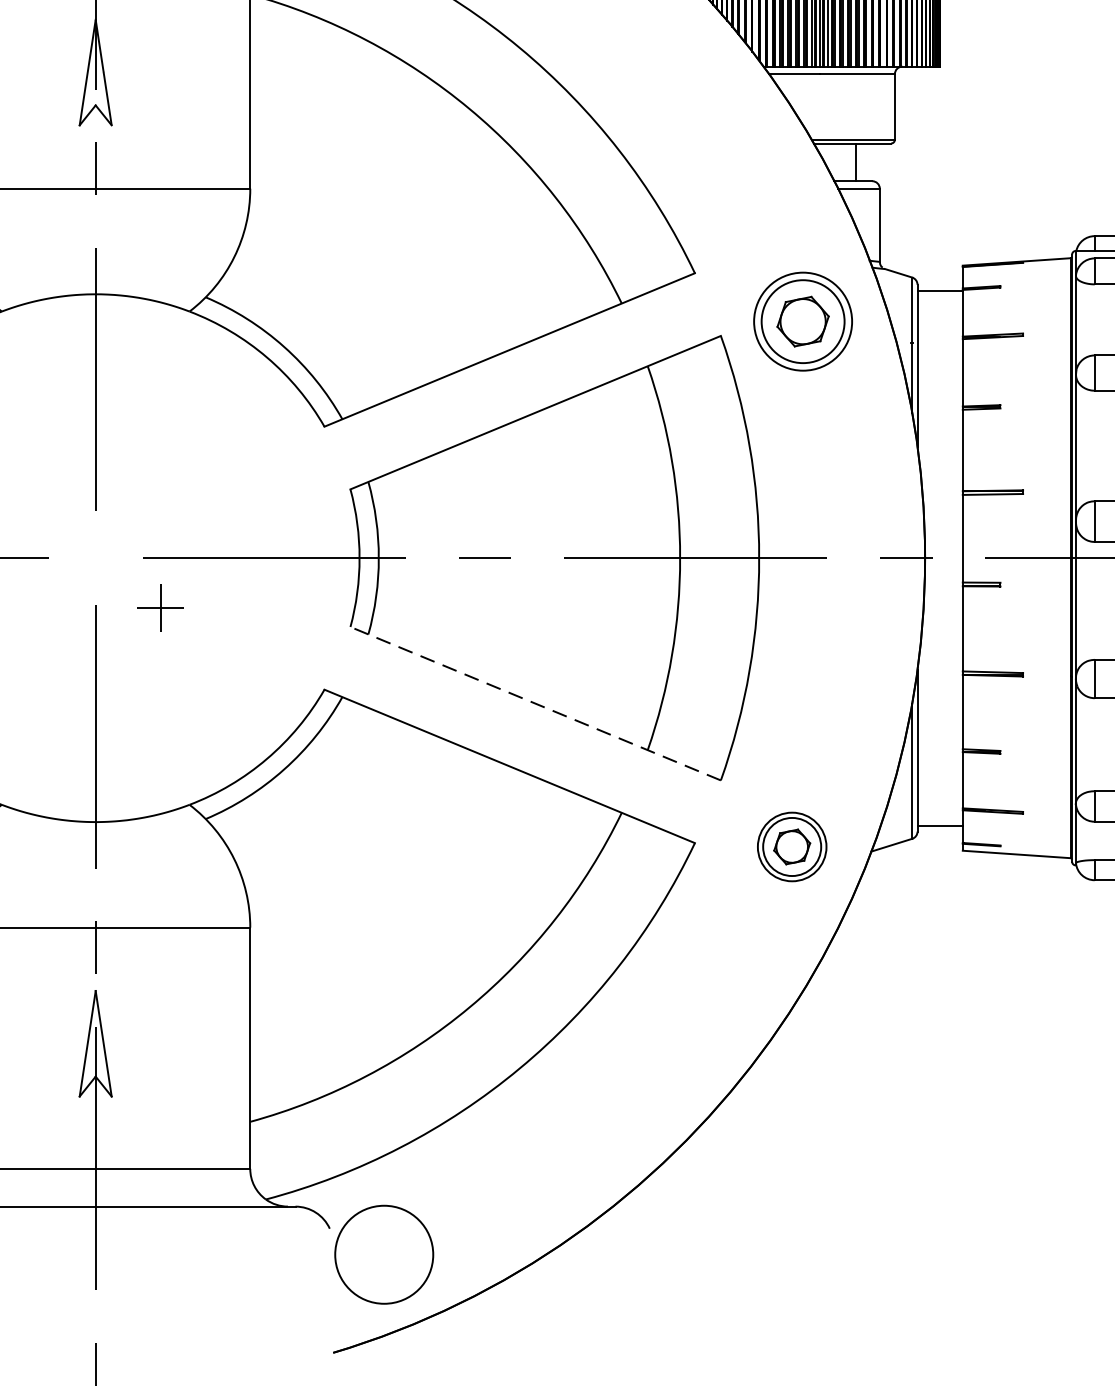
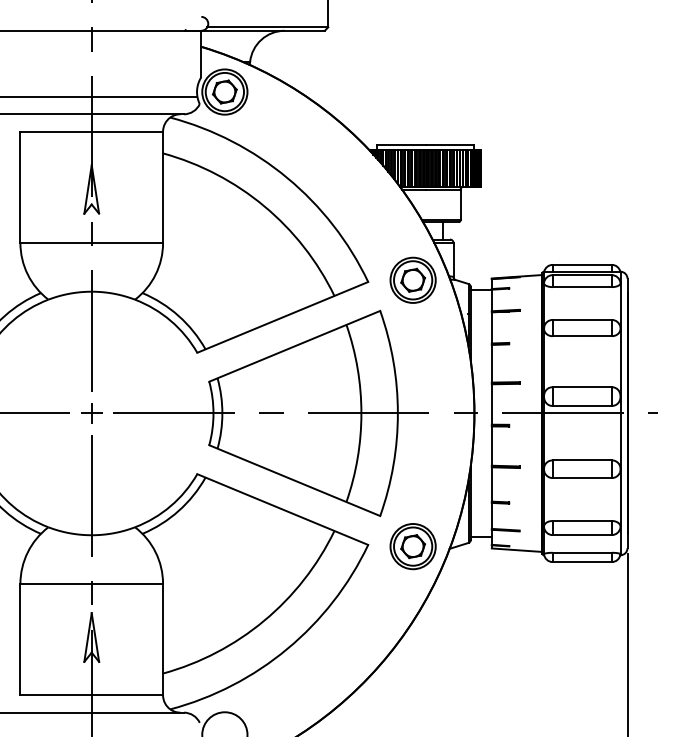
part: (801, 319) -> (412, 279), moved
part: (160, 608) -> (91, 413), moved
line: (535, 703) -> (294, 480), dashed -> solid
part: (790, 846) -> (412, 546), size x1.43

